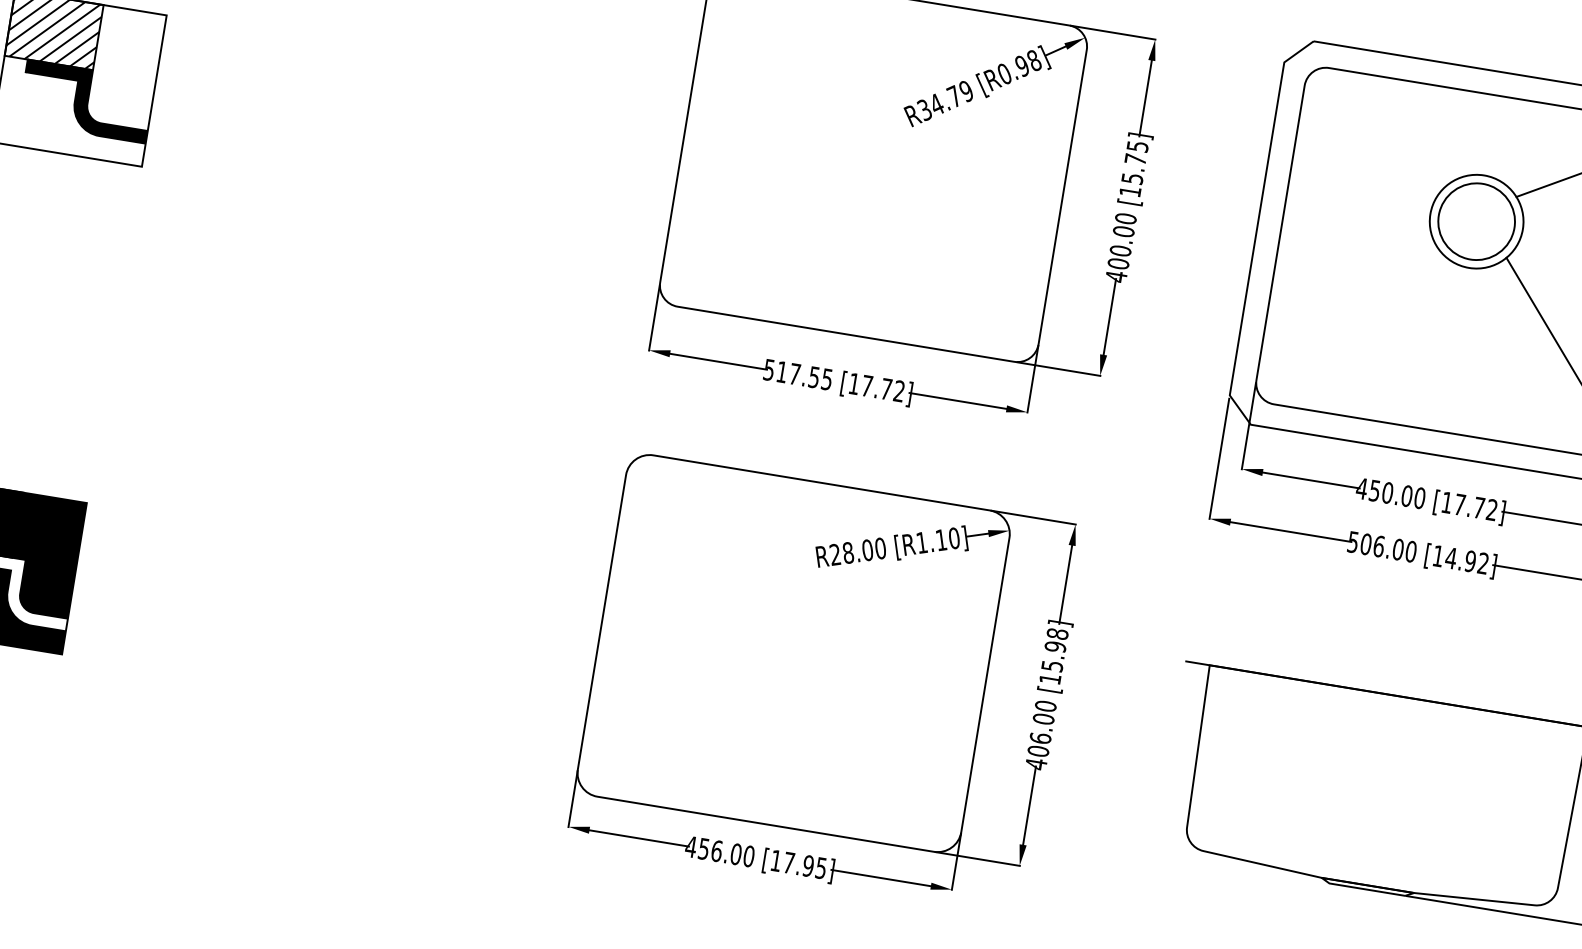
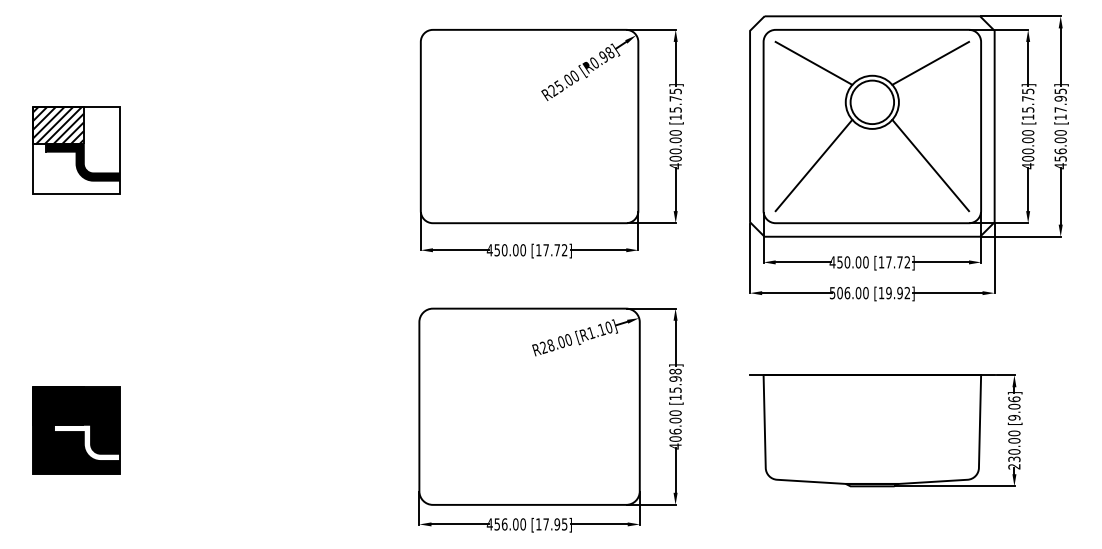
text: (944, 100) -> (563, 83), R34.79 -> R25.00
line: (1385, 135) -> (813, 62), added
line: (1356, 314) -> (813, 165), added
text: (798, 375) -> (506, 250), 517.55 -> 450.00
text: (1450, 558) -> (888, 293), [14.92] -> [19.92]

